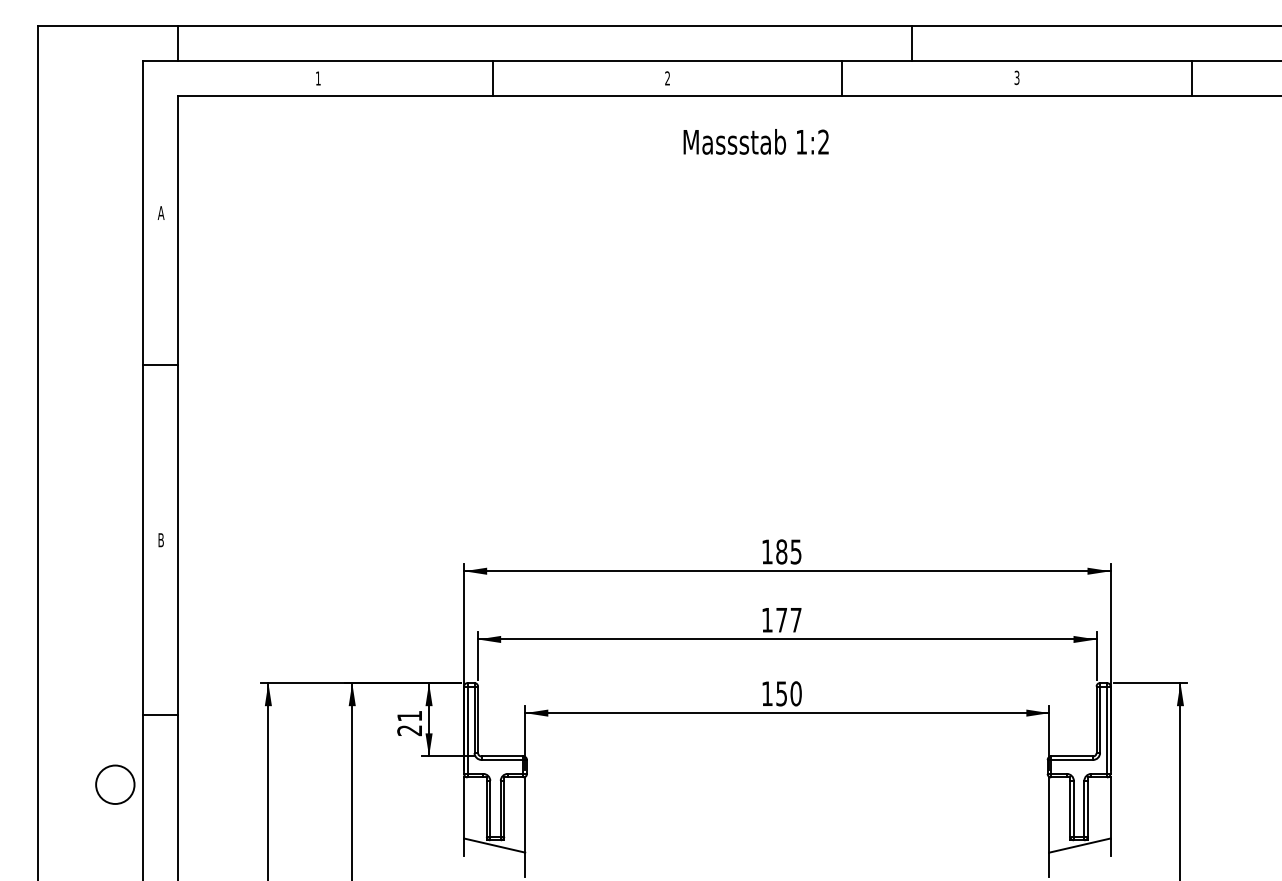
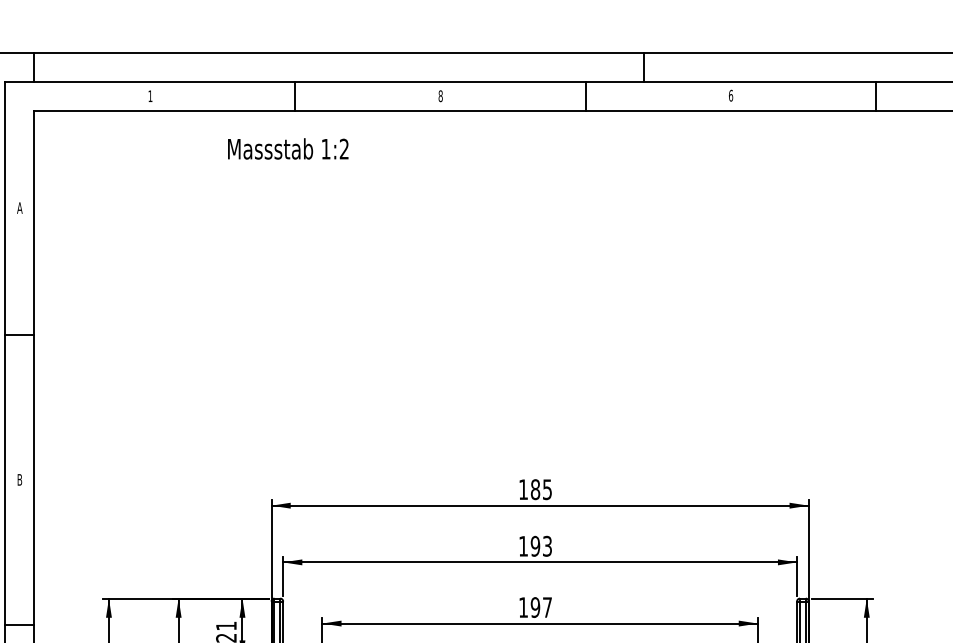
text: (1016, 77) -> (730, 95), 3 -> 6
text: (667, 78) -> (440, 96), 2 -> 8
text: (755, 141) -> (287, 148), moved
text: (788, 619) -> (541, 545), 177 -> 193
text: (788, 693) -> (541, 607), 150 -> 197

